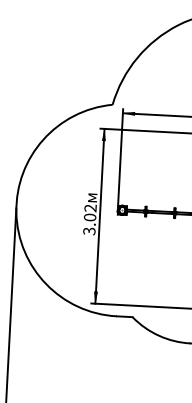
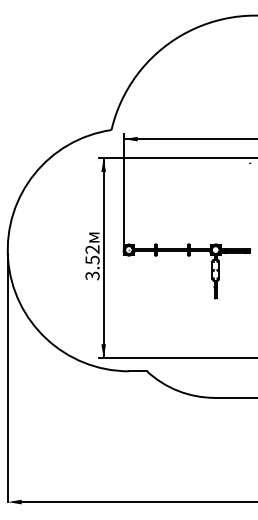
text: (90, 216) -> (92, 259), 3.02 -> 3.52

